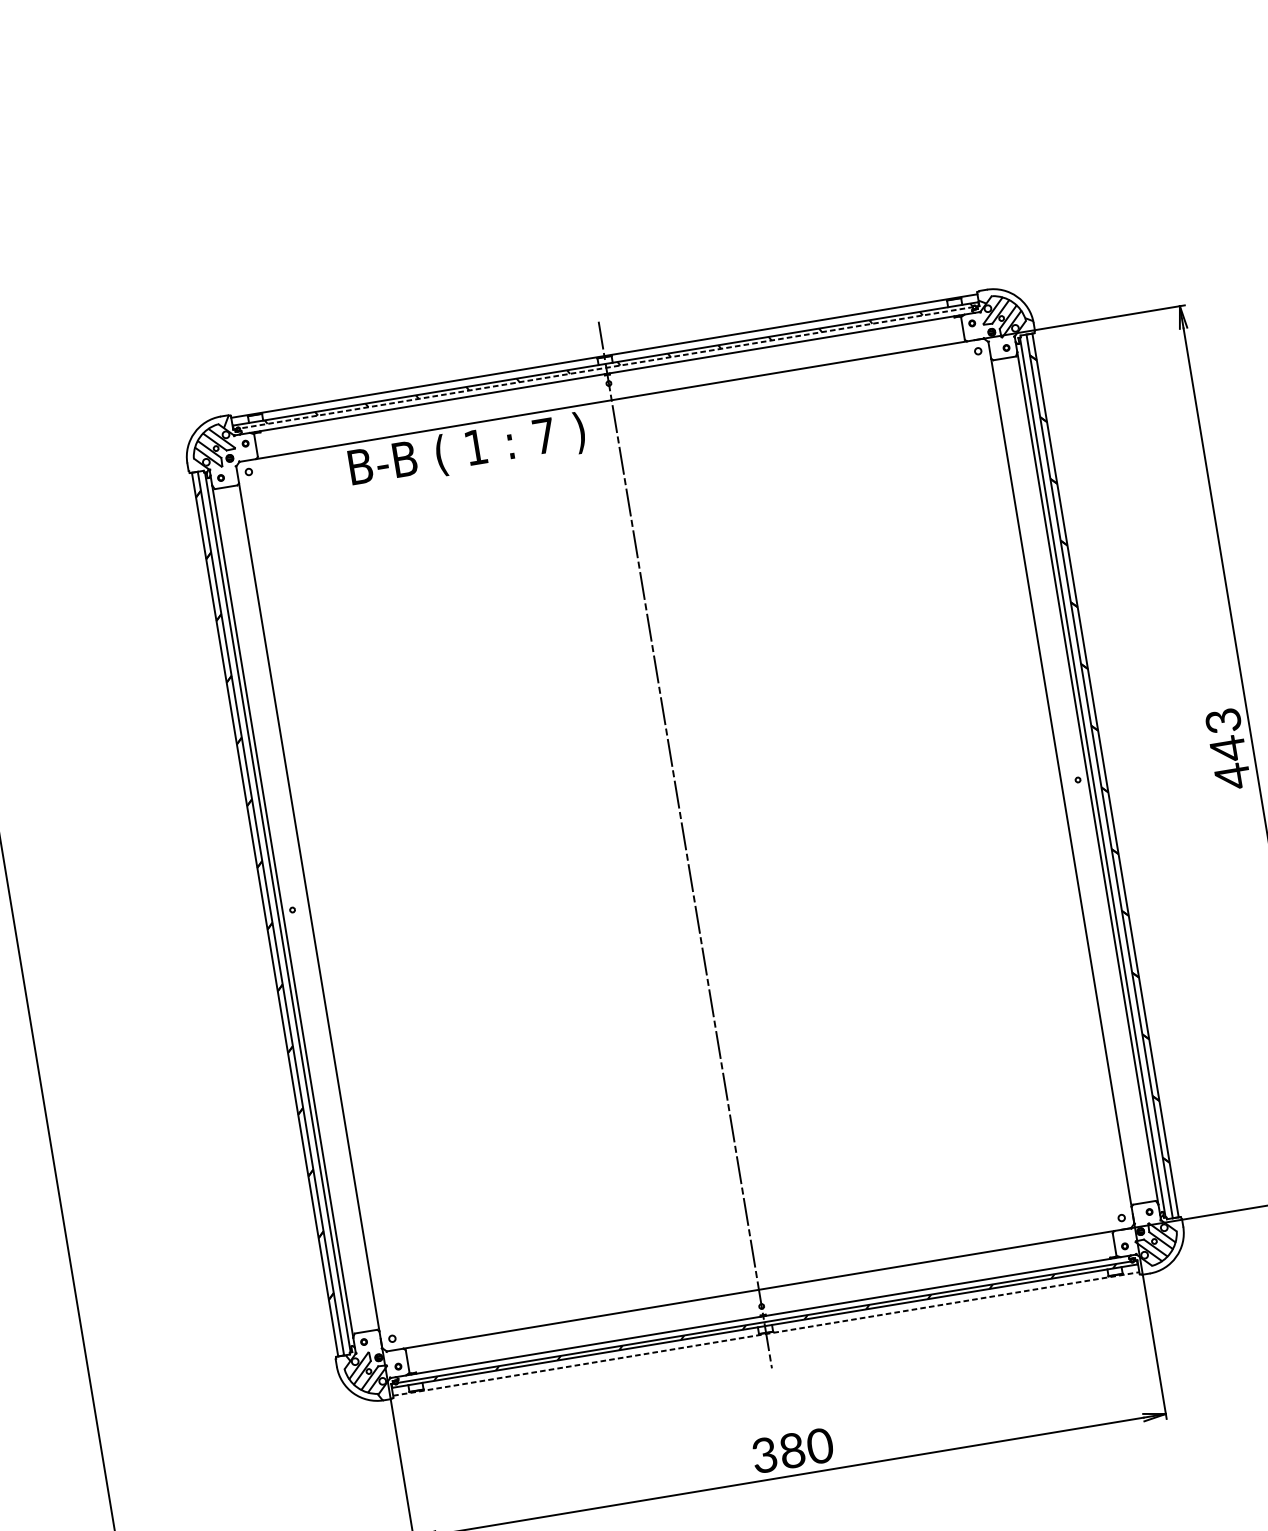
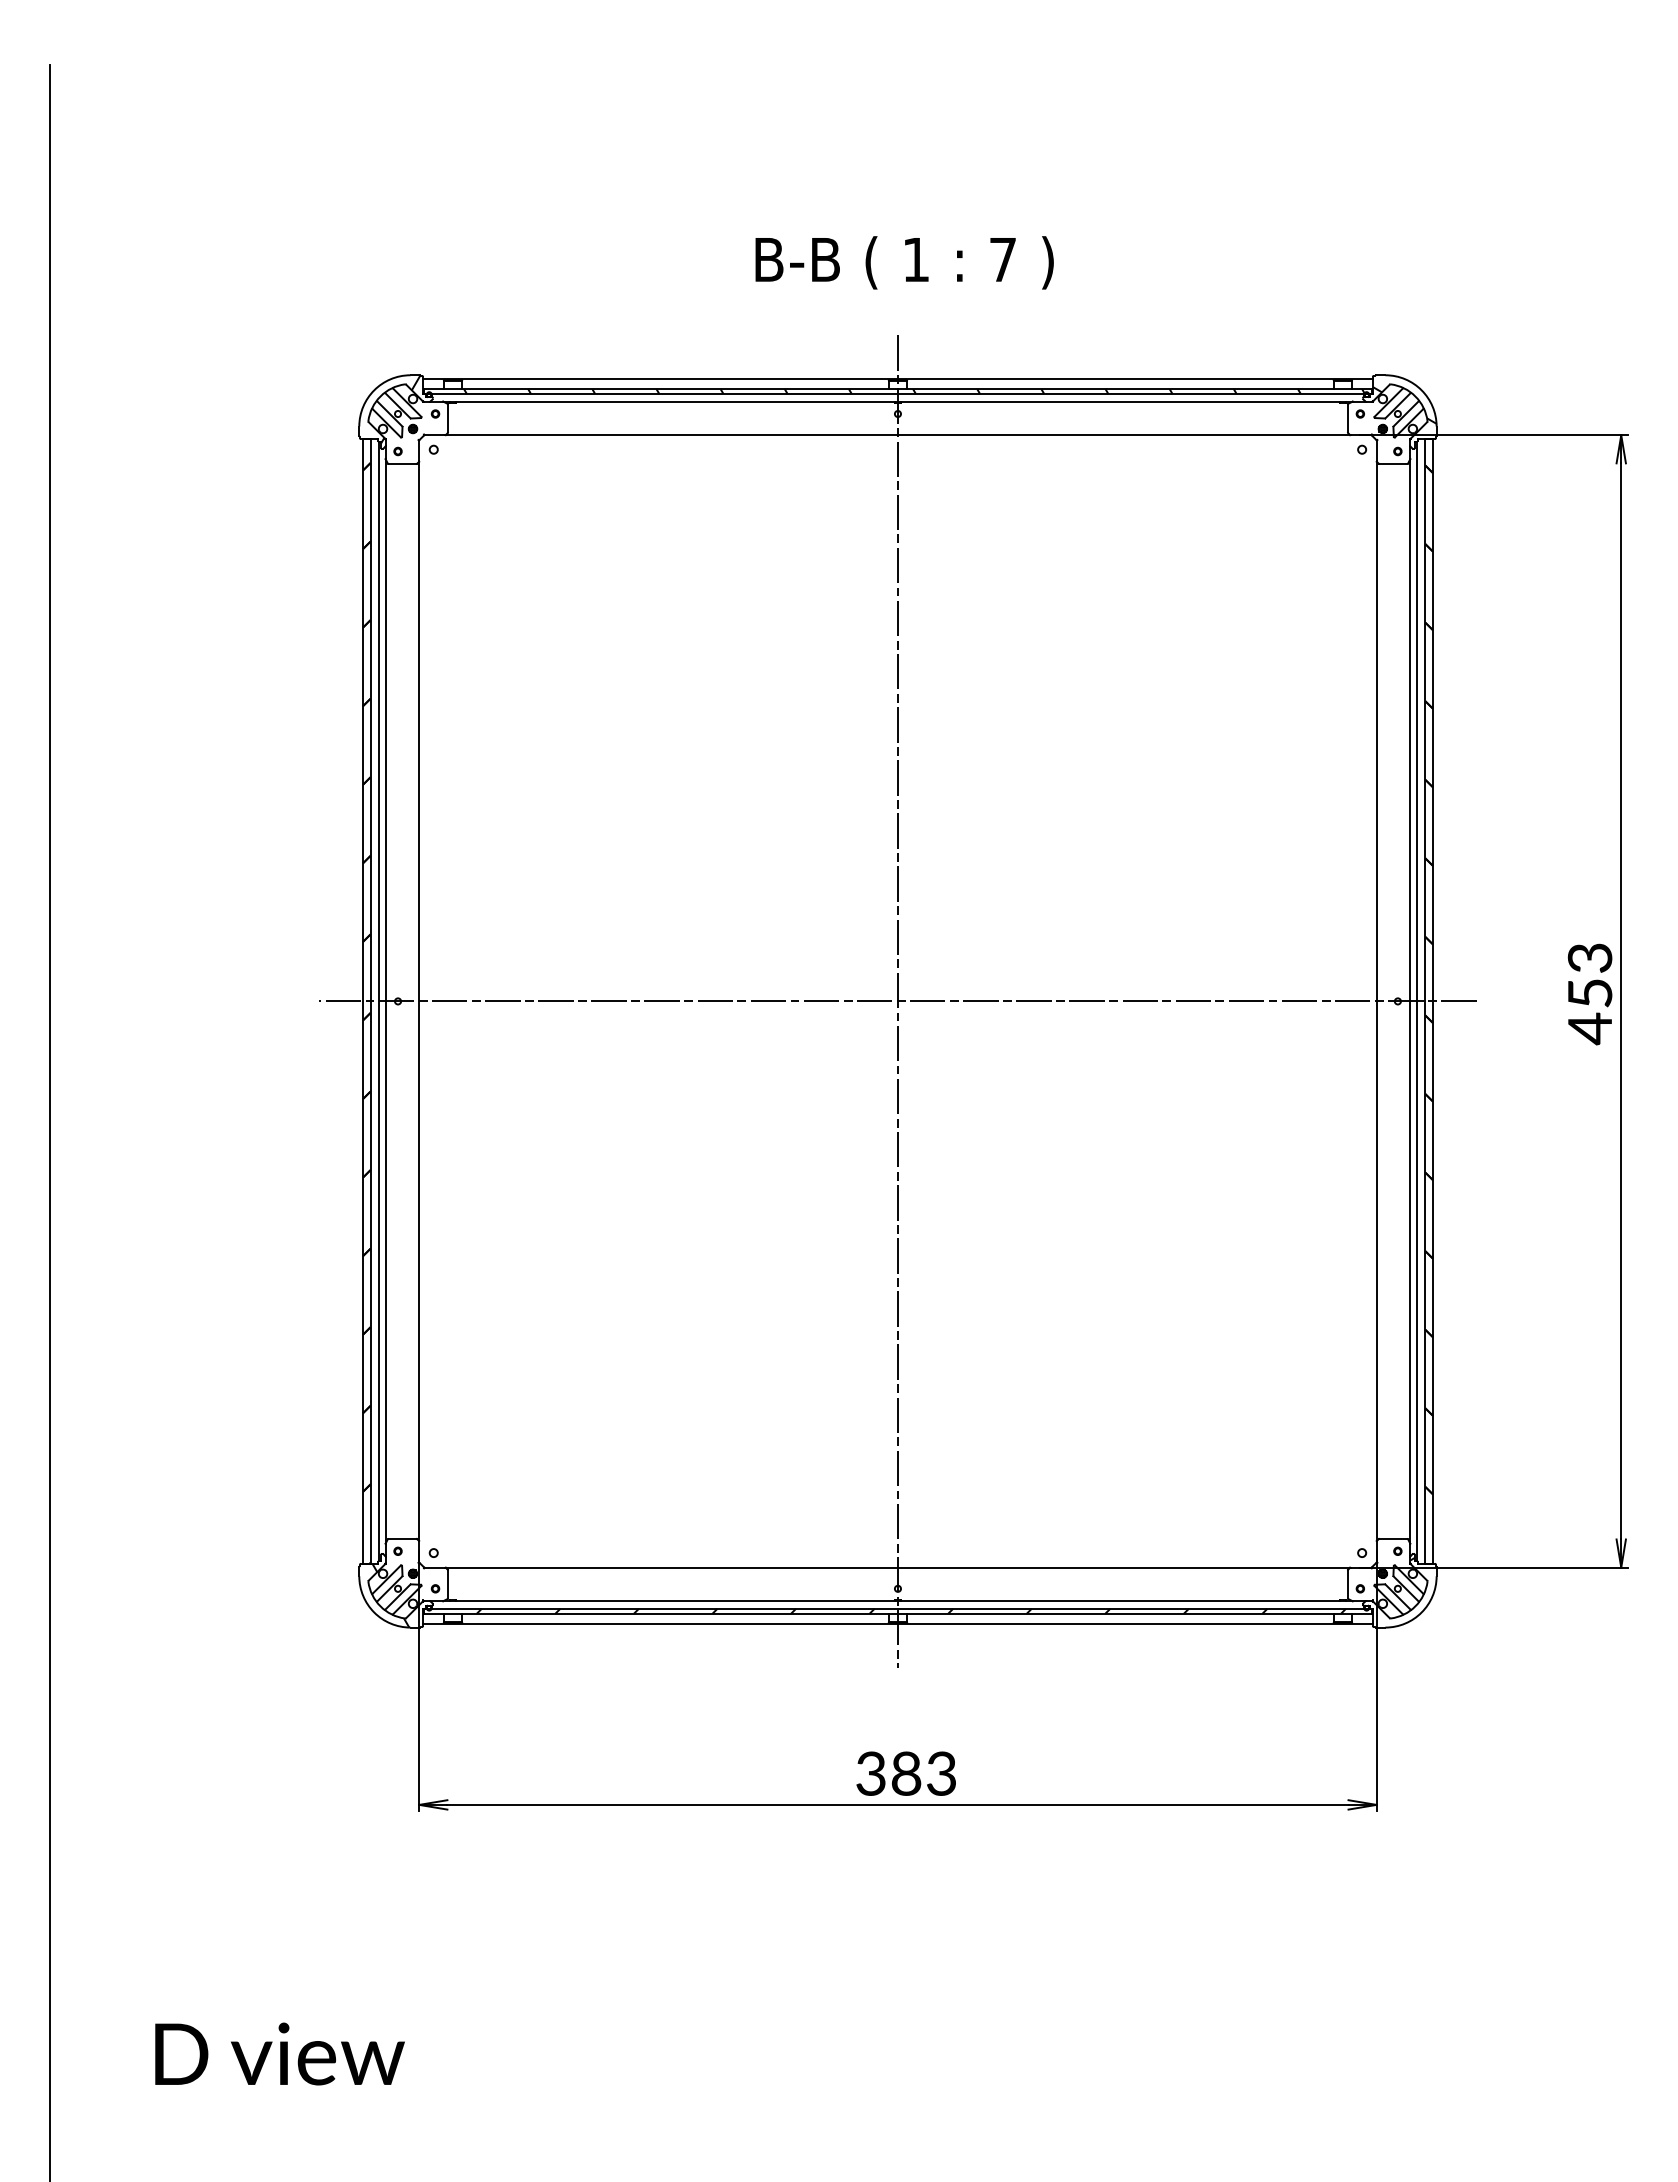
line: (606, 368) -> (898, 394), dashed -> solid
text: (467, 451) -> (904, 262), moved
text: (1228, 748) -> (1590, 993), 443 -> 453
line: (684, 845) -> (897, 1001), added
line: (765, 1333) -> (897, 1623), dashed -> solid
text: (819, 1445) -> (941, 1773), 380 -> 383

